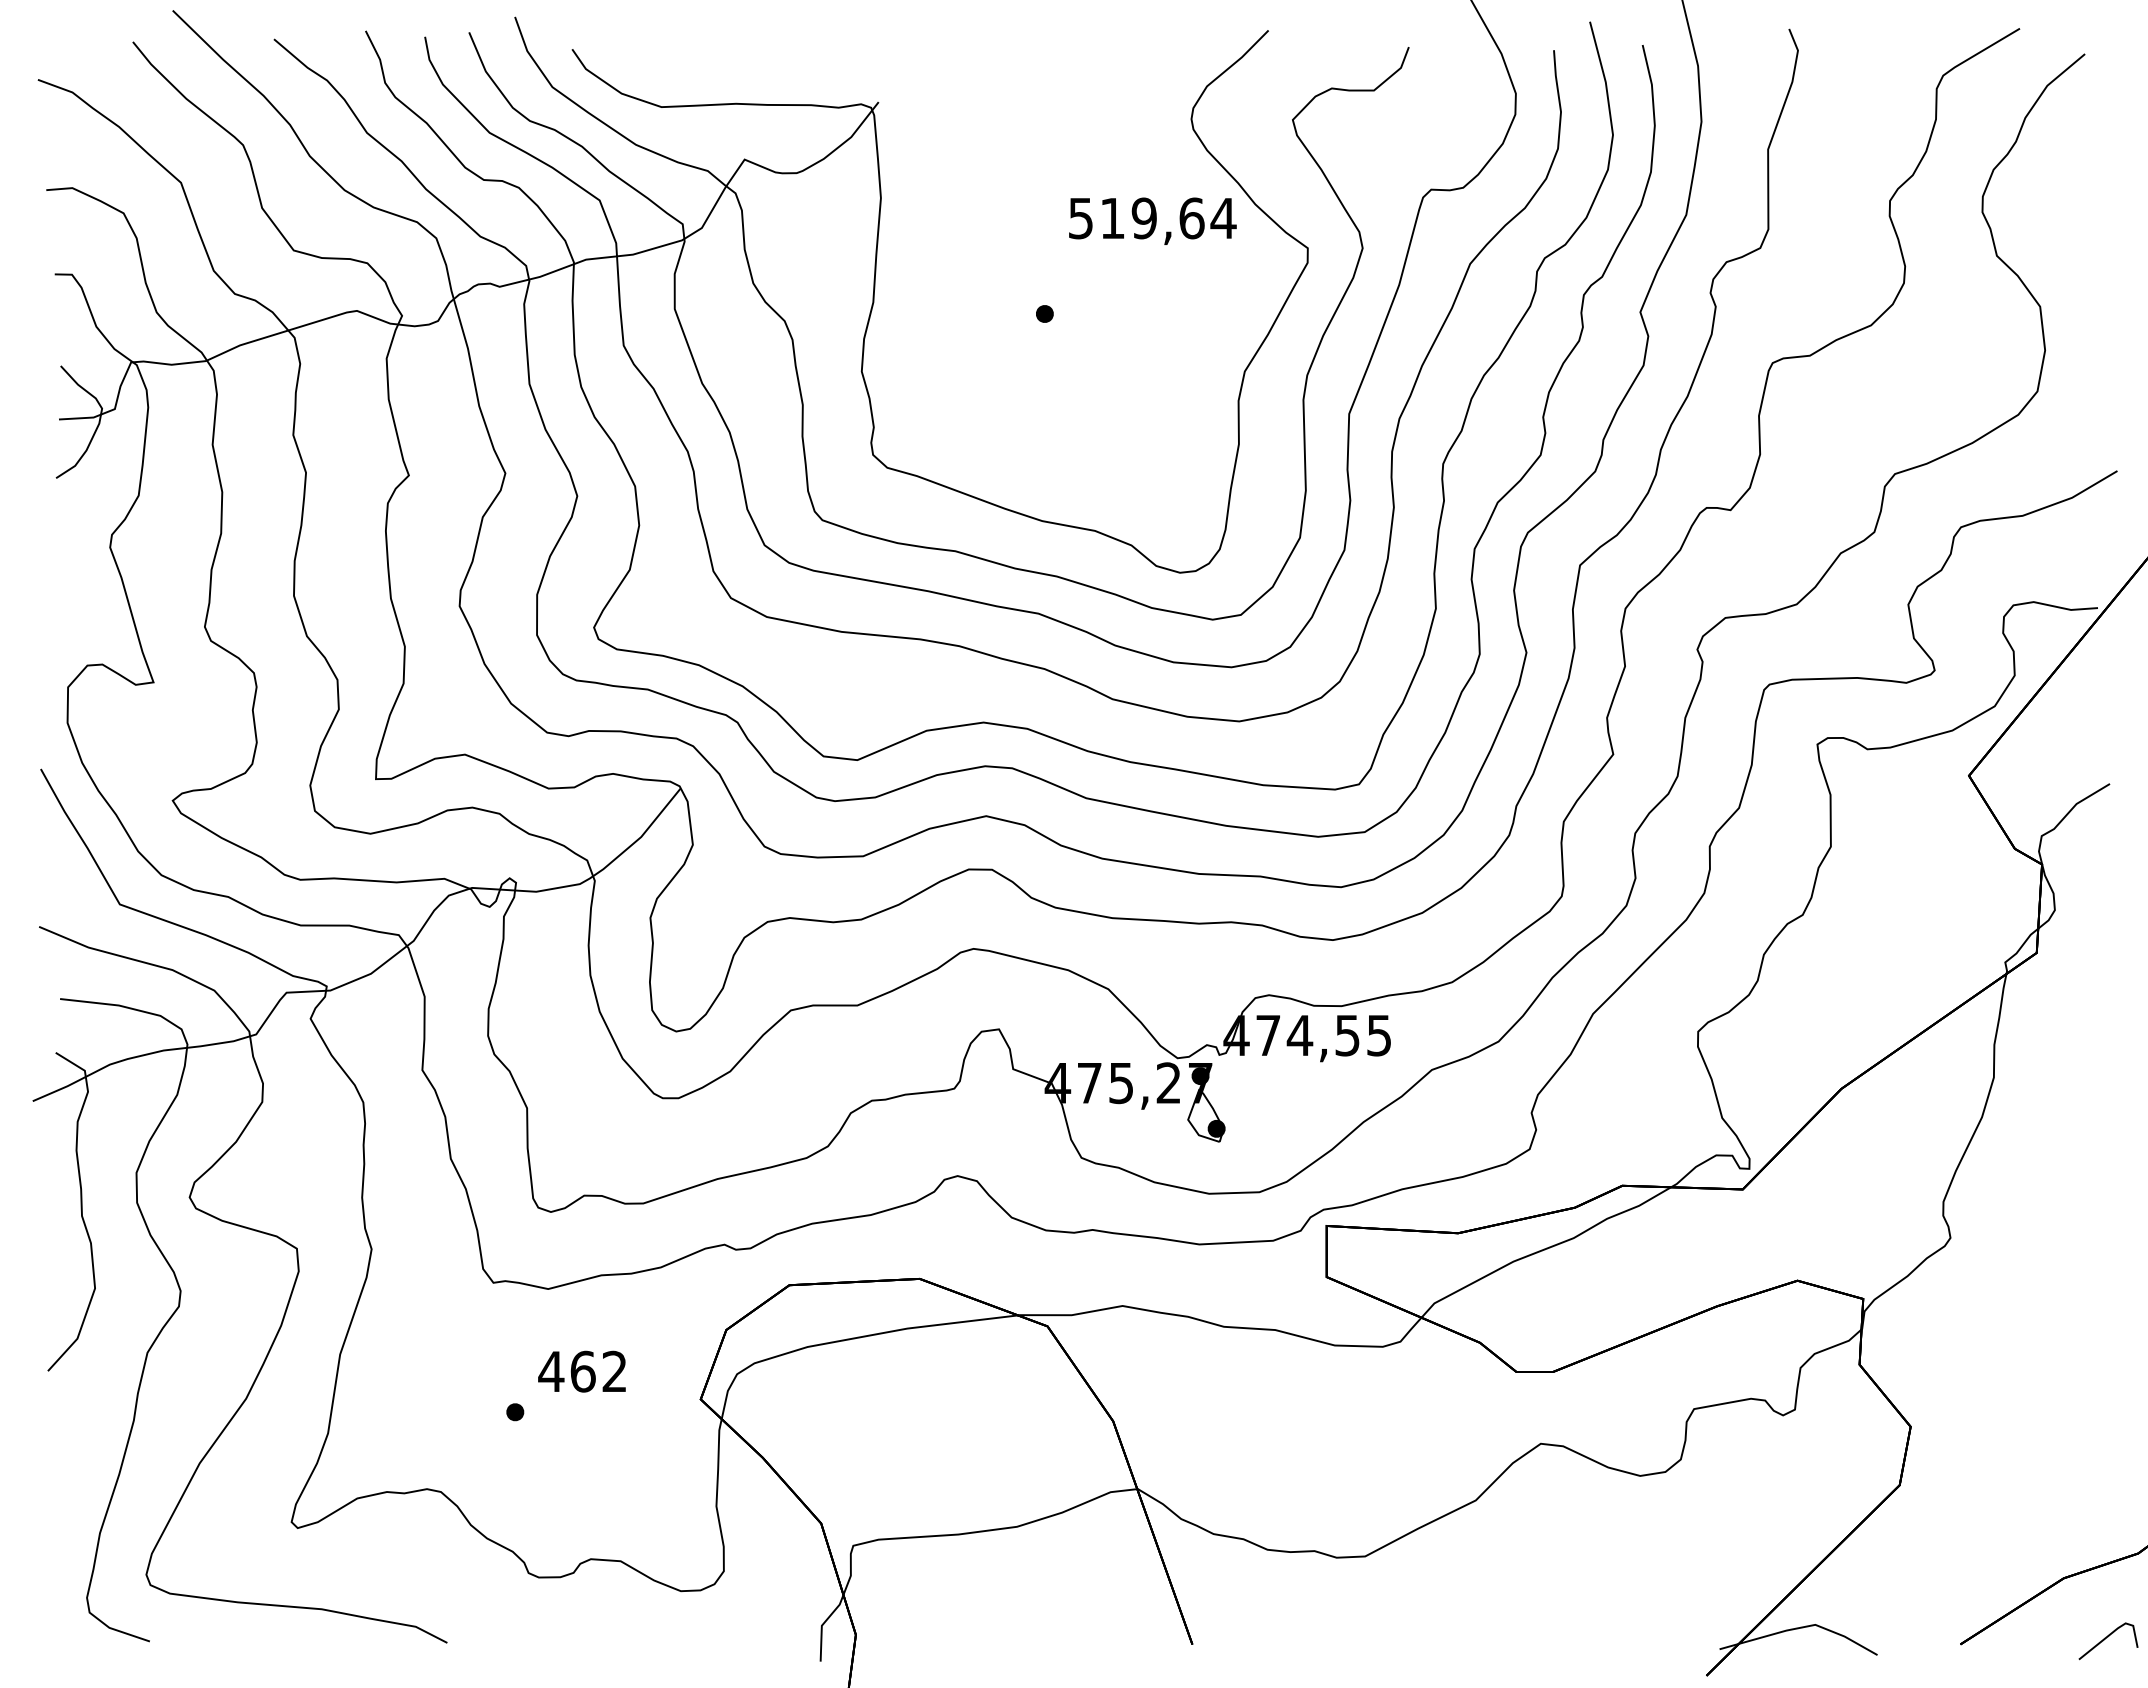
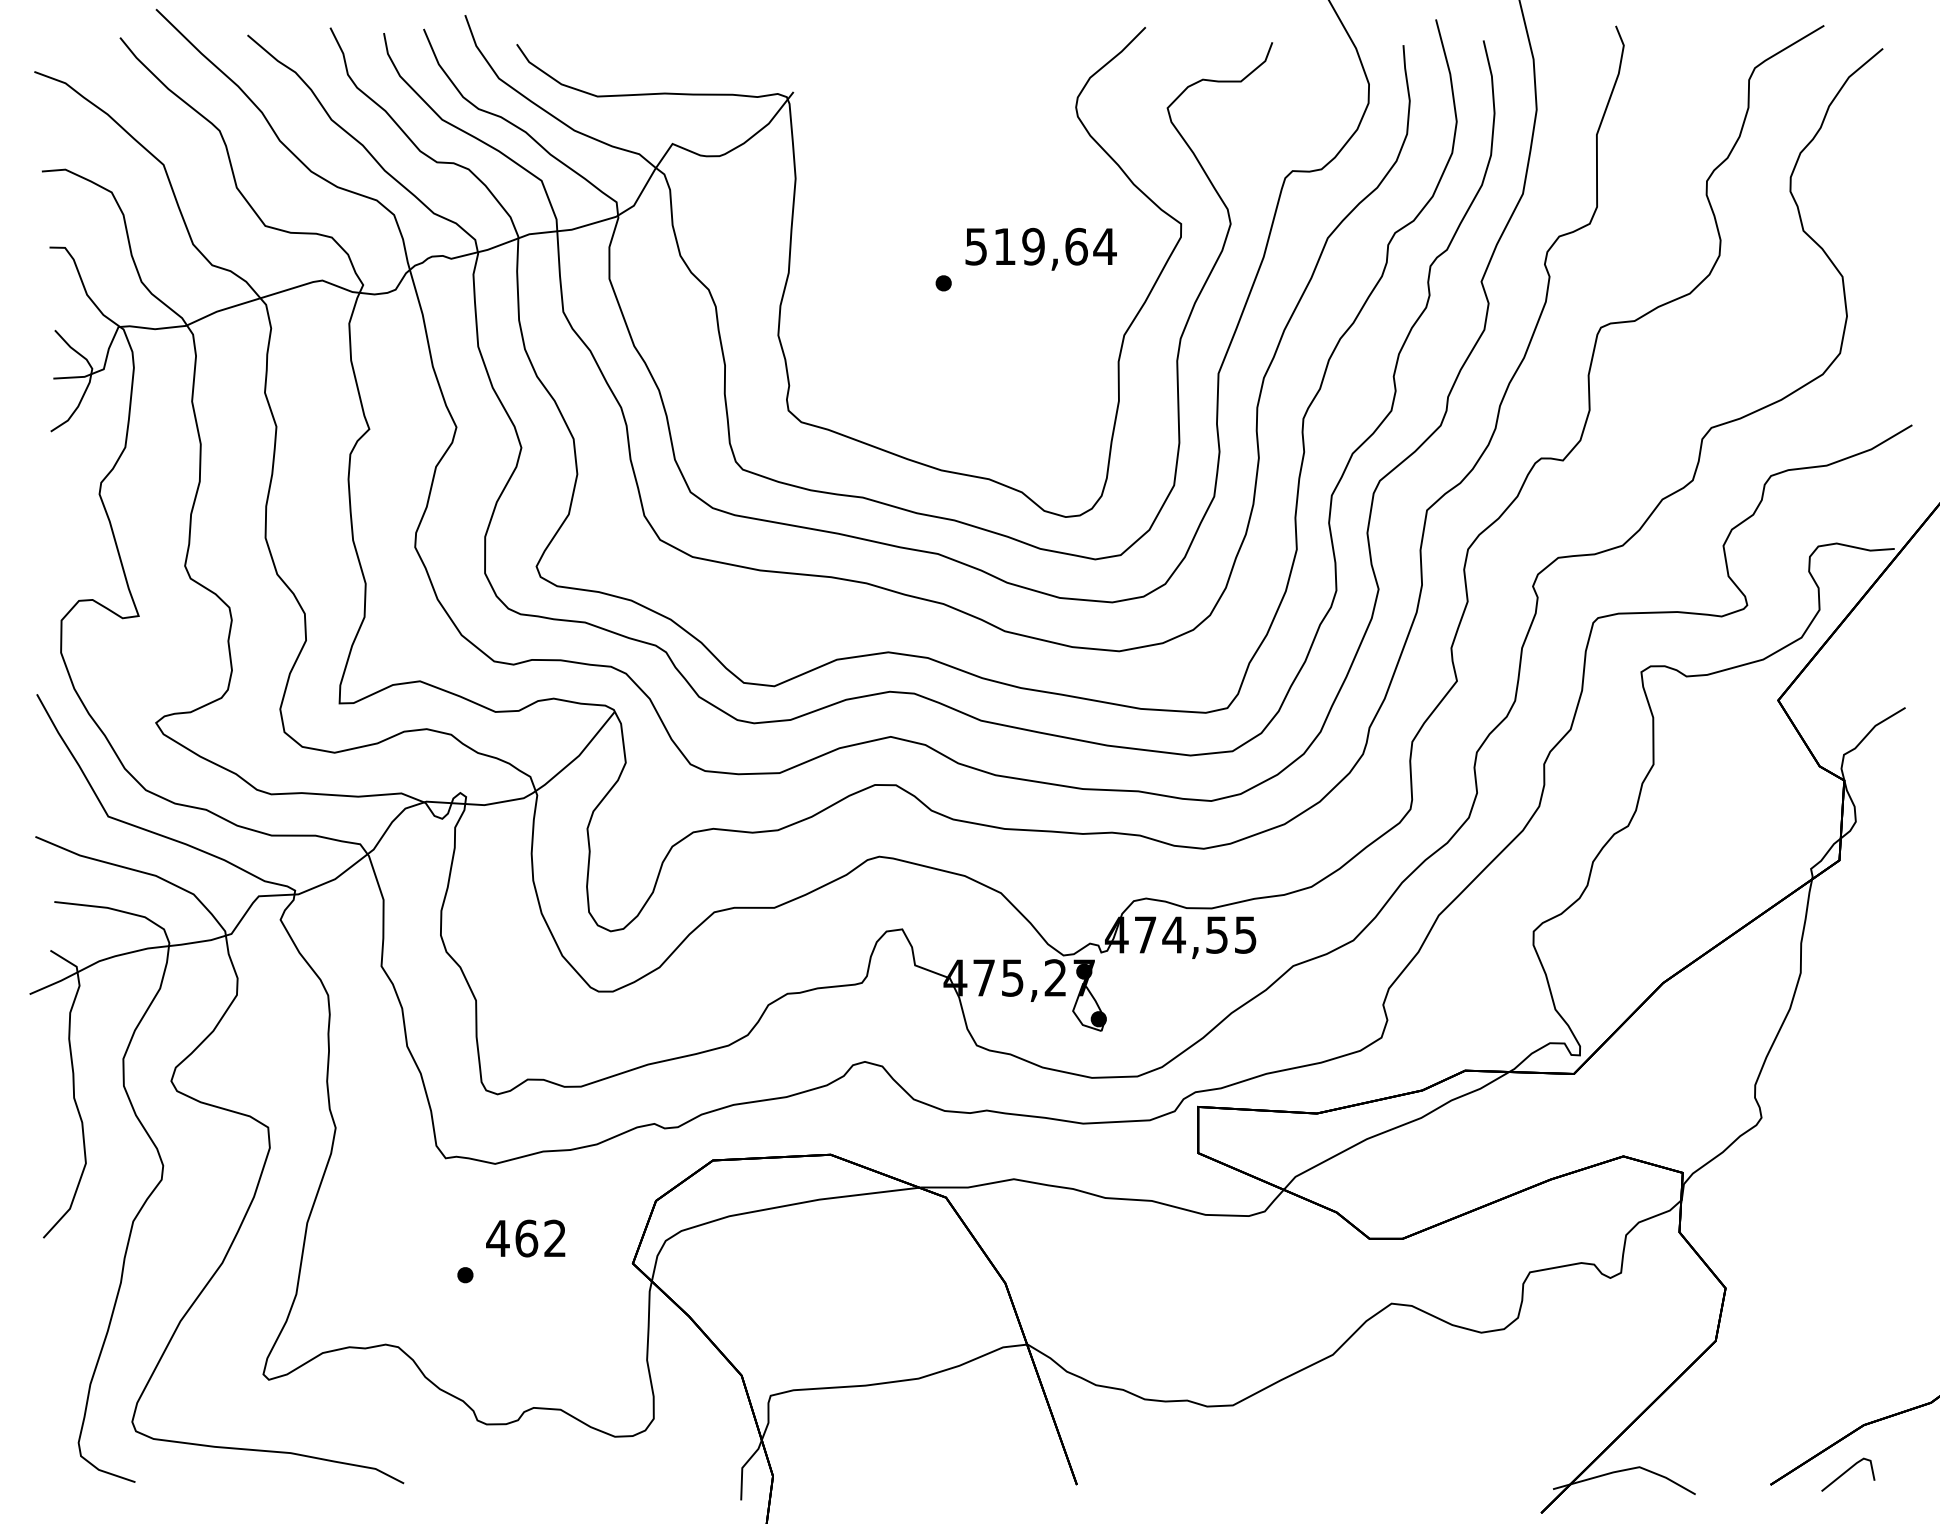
text: (1152, 220) -> (1040, 248), moved
line: (2106, 1638) -> (1846, 1472), moved

